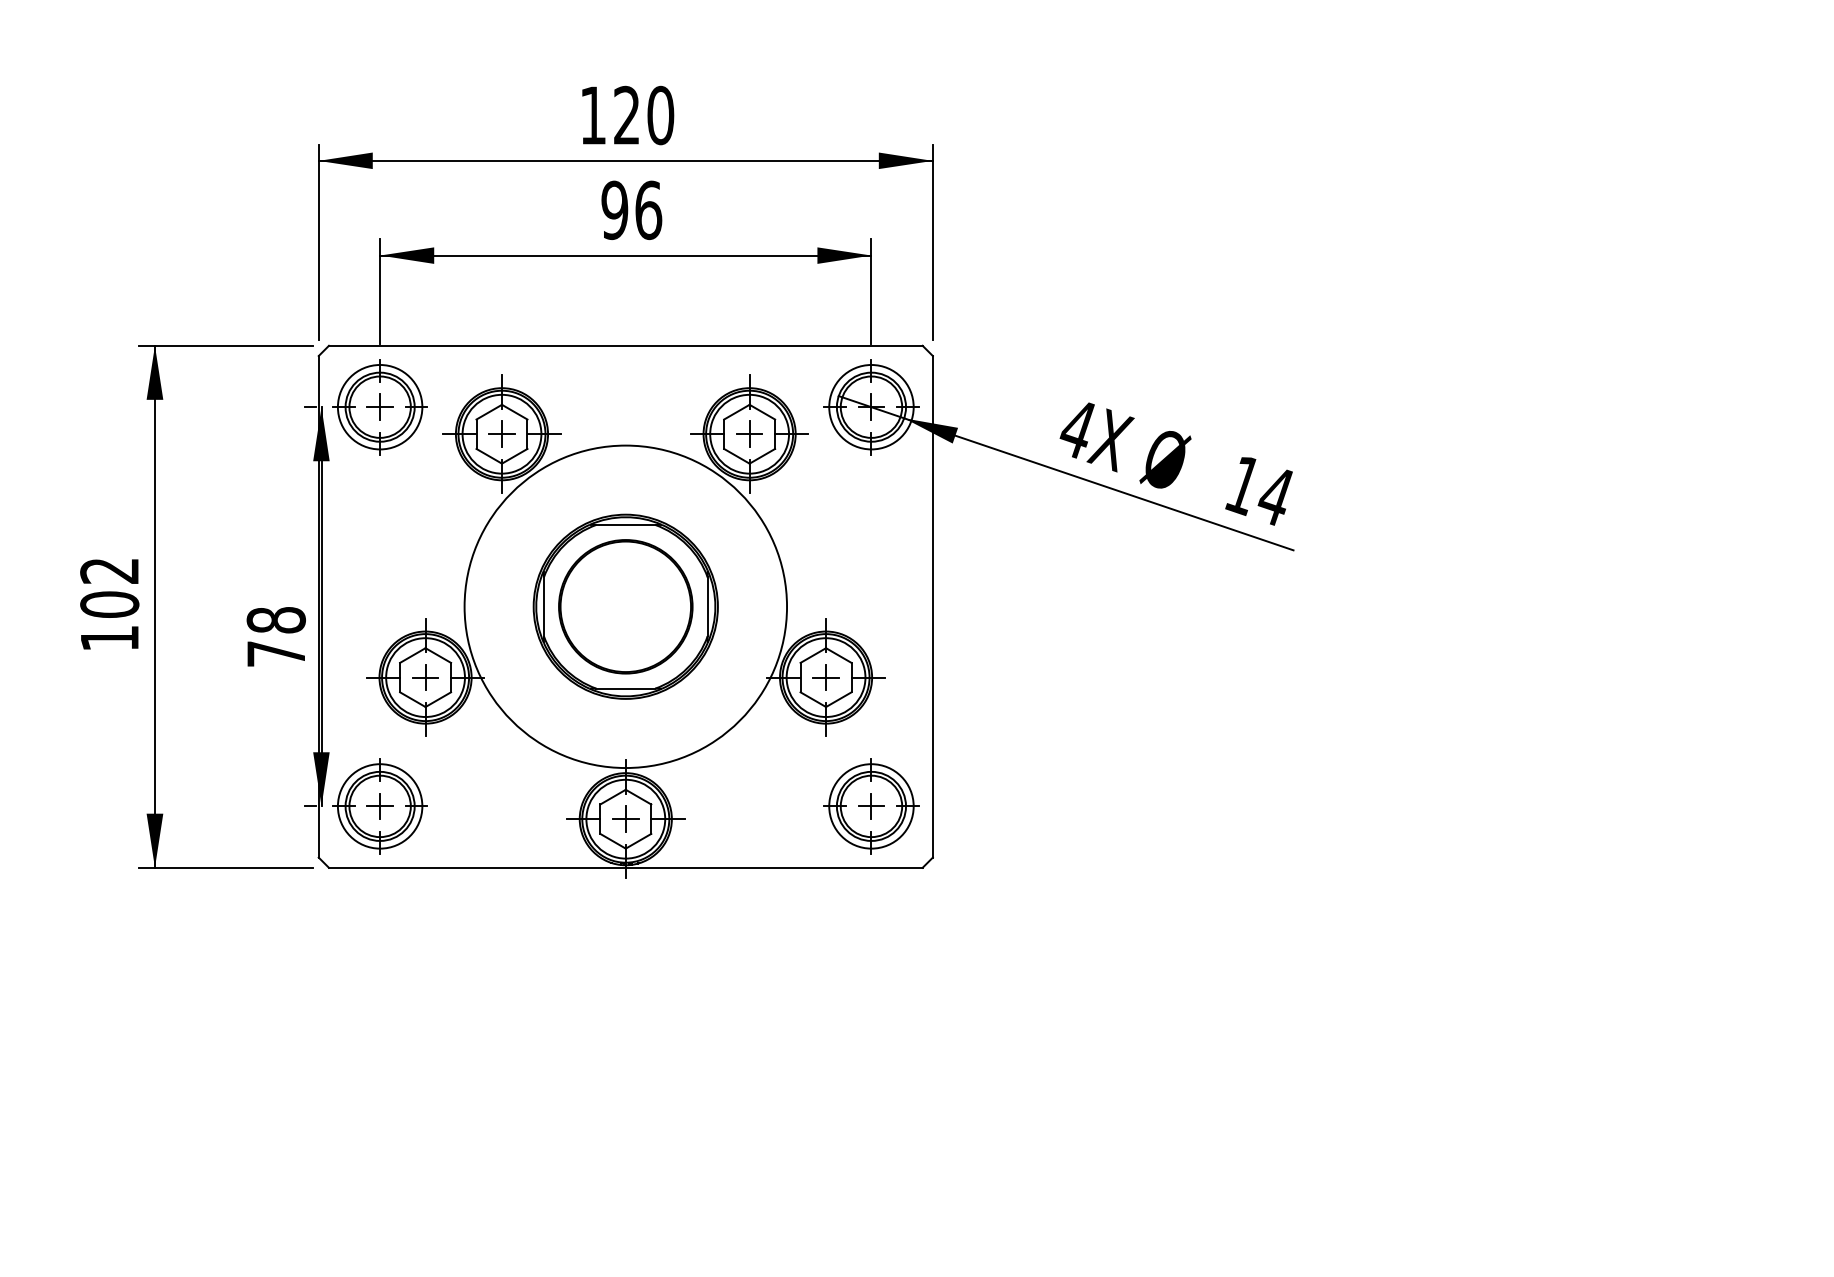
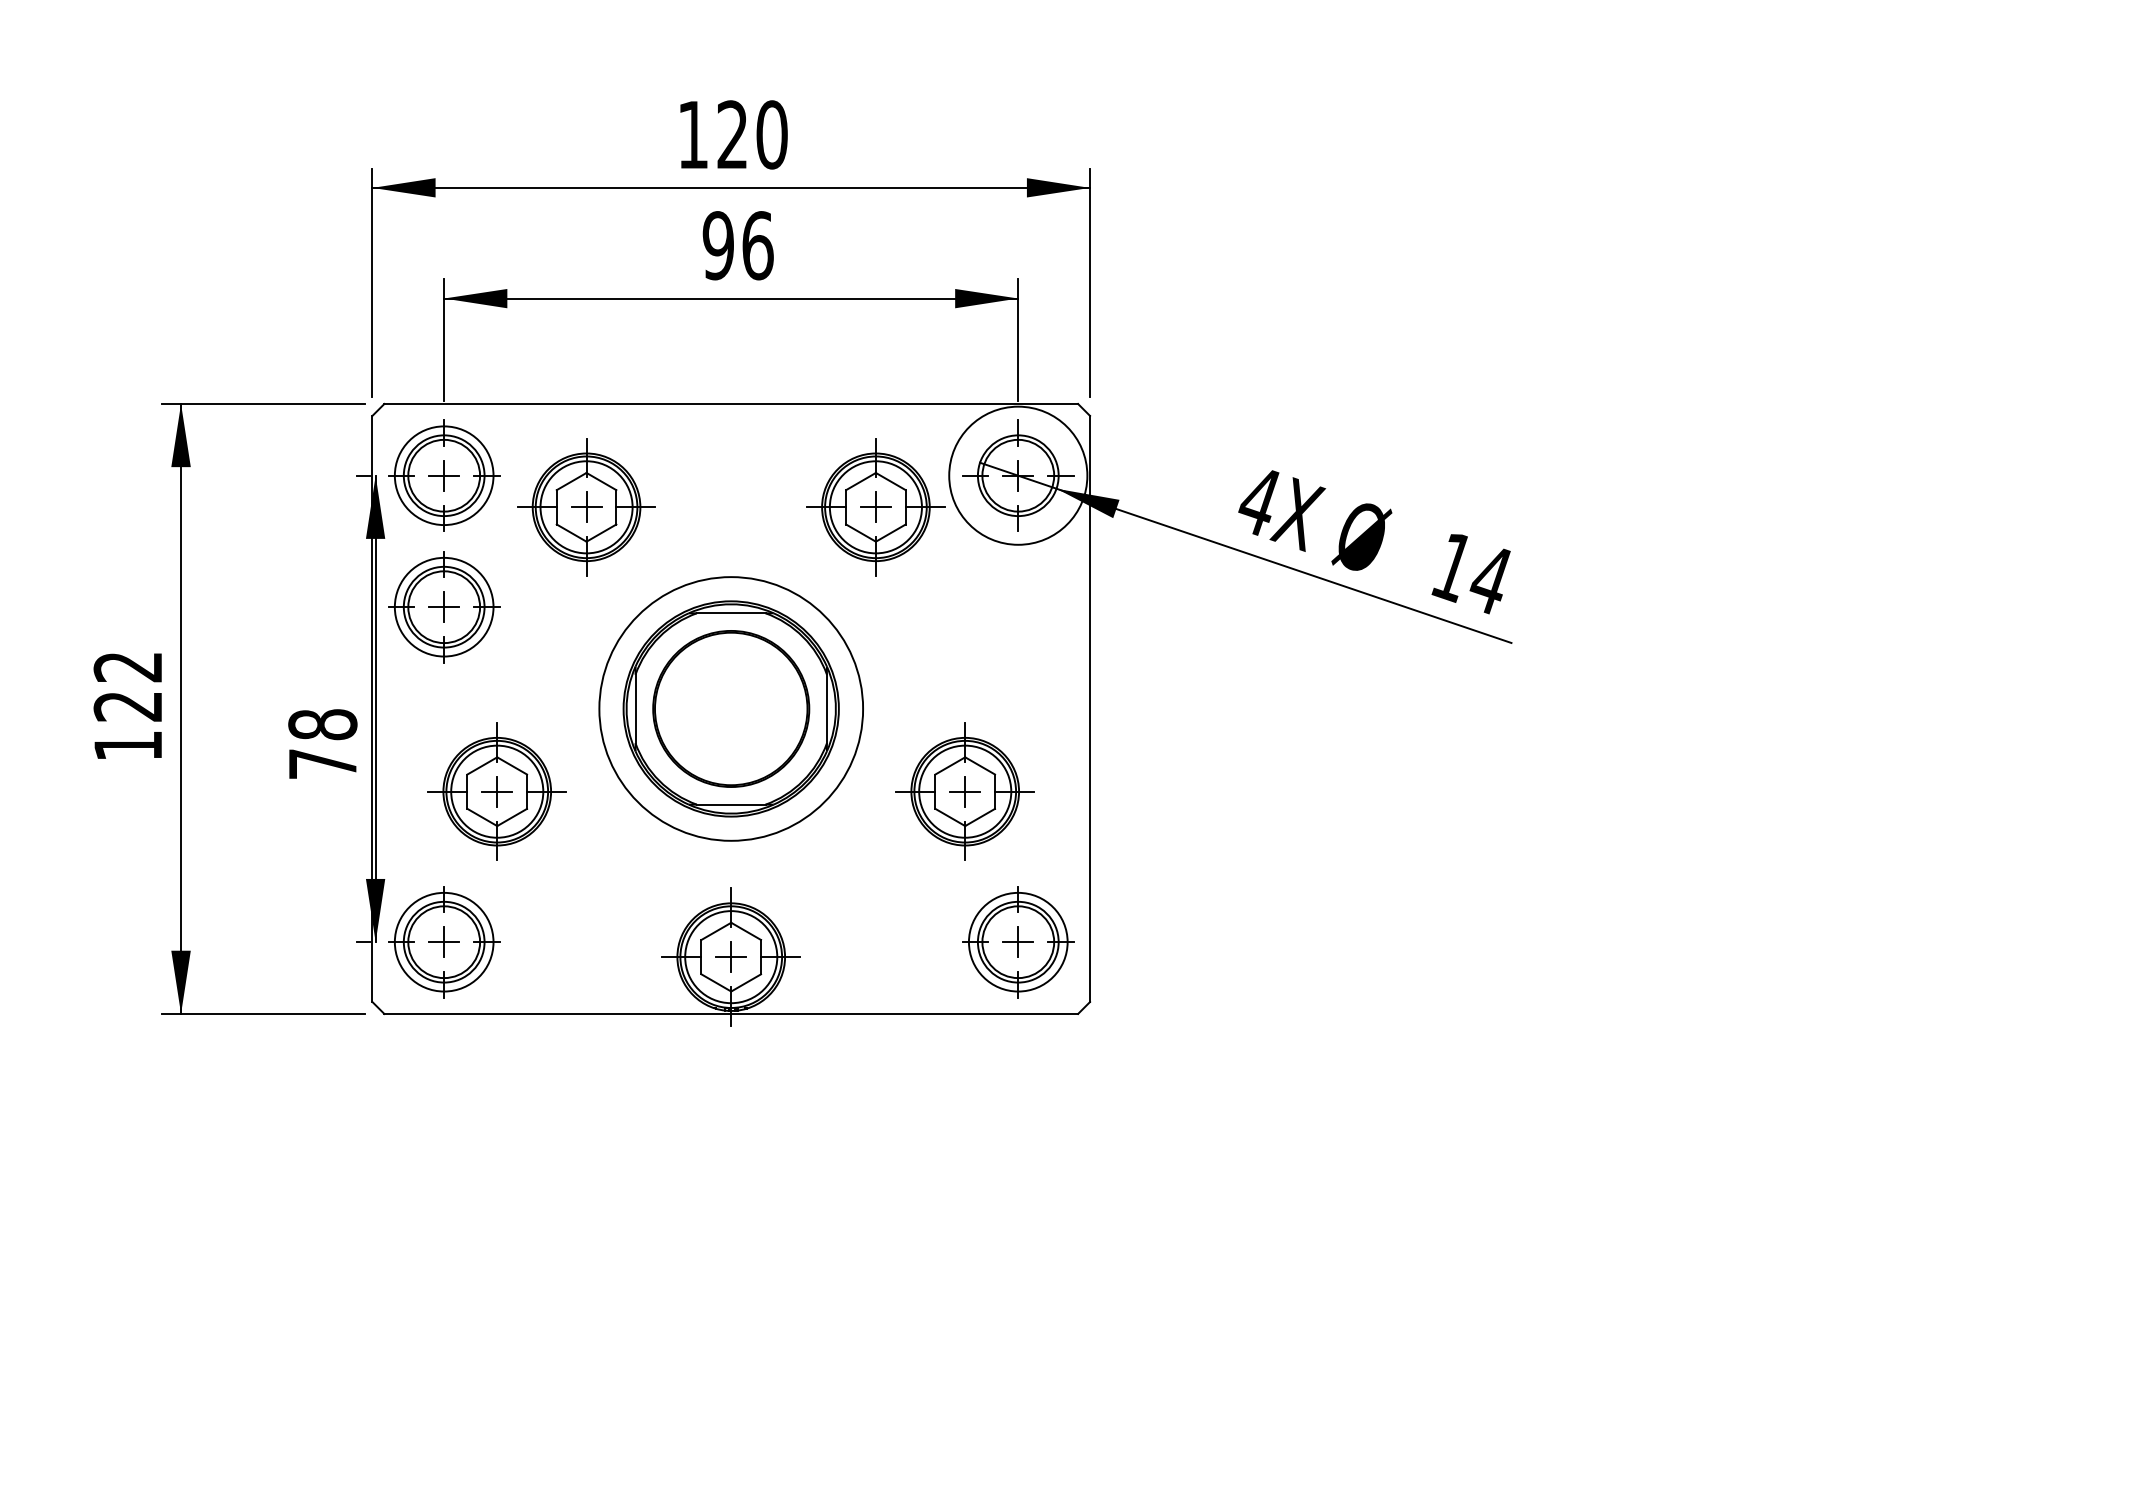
circle: (870, 407) -> (1017, 475), size x1.4
part: (380, 519) -> (444, 607), added
text: (109, 604) -> (127, 706), 102 -> 122
circle: (625, 606) -> (730, 708), size x0.7

